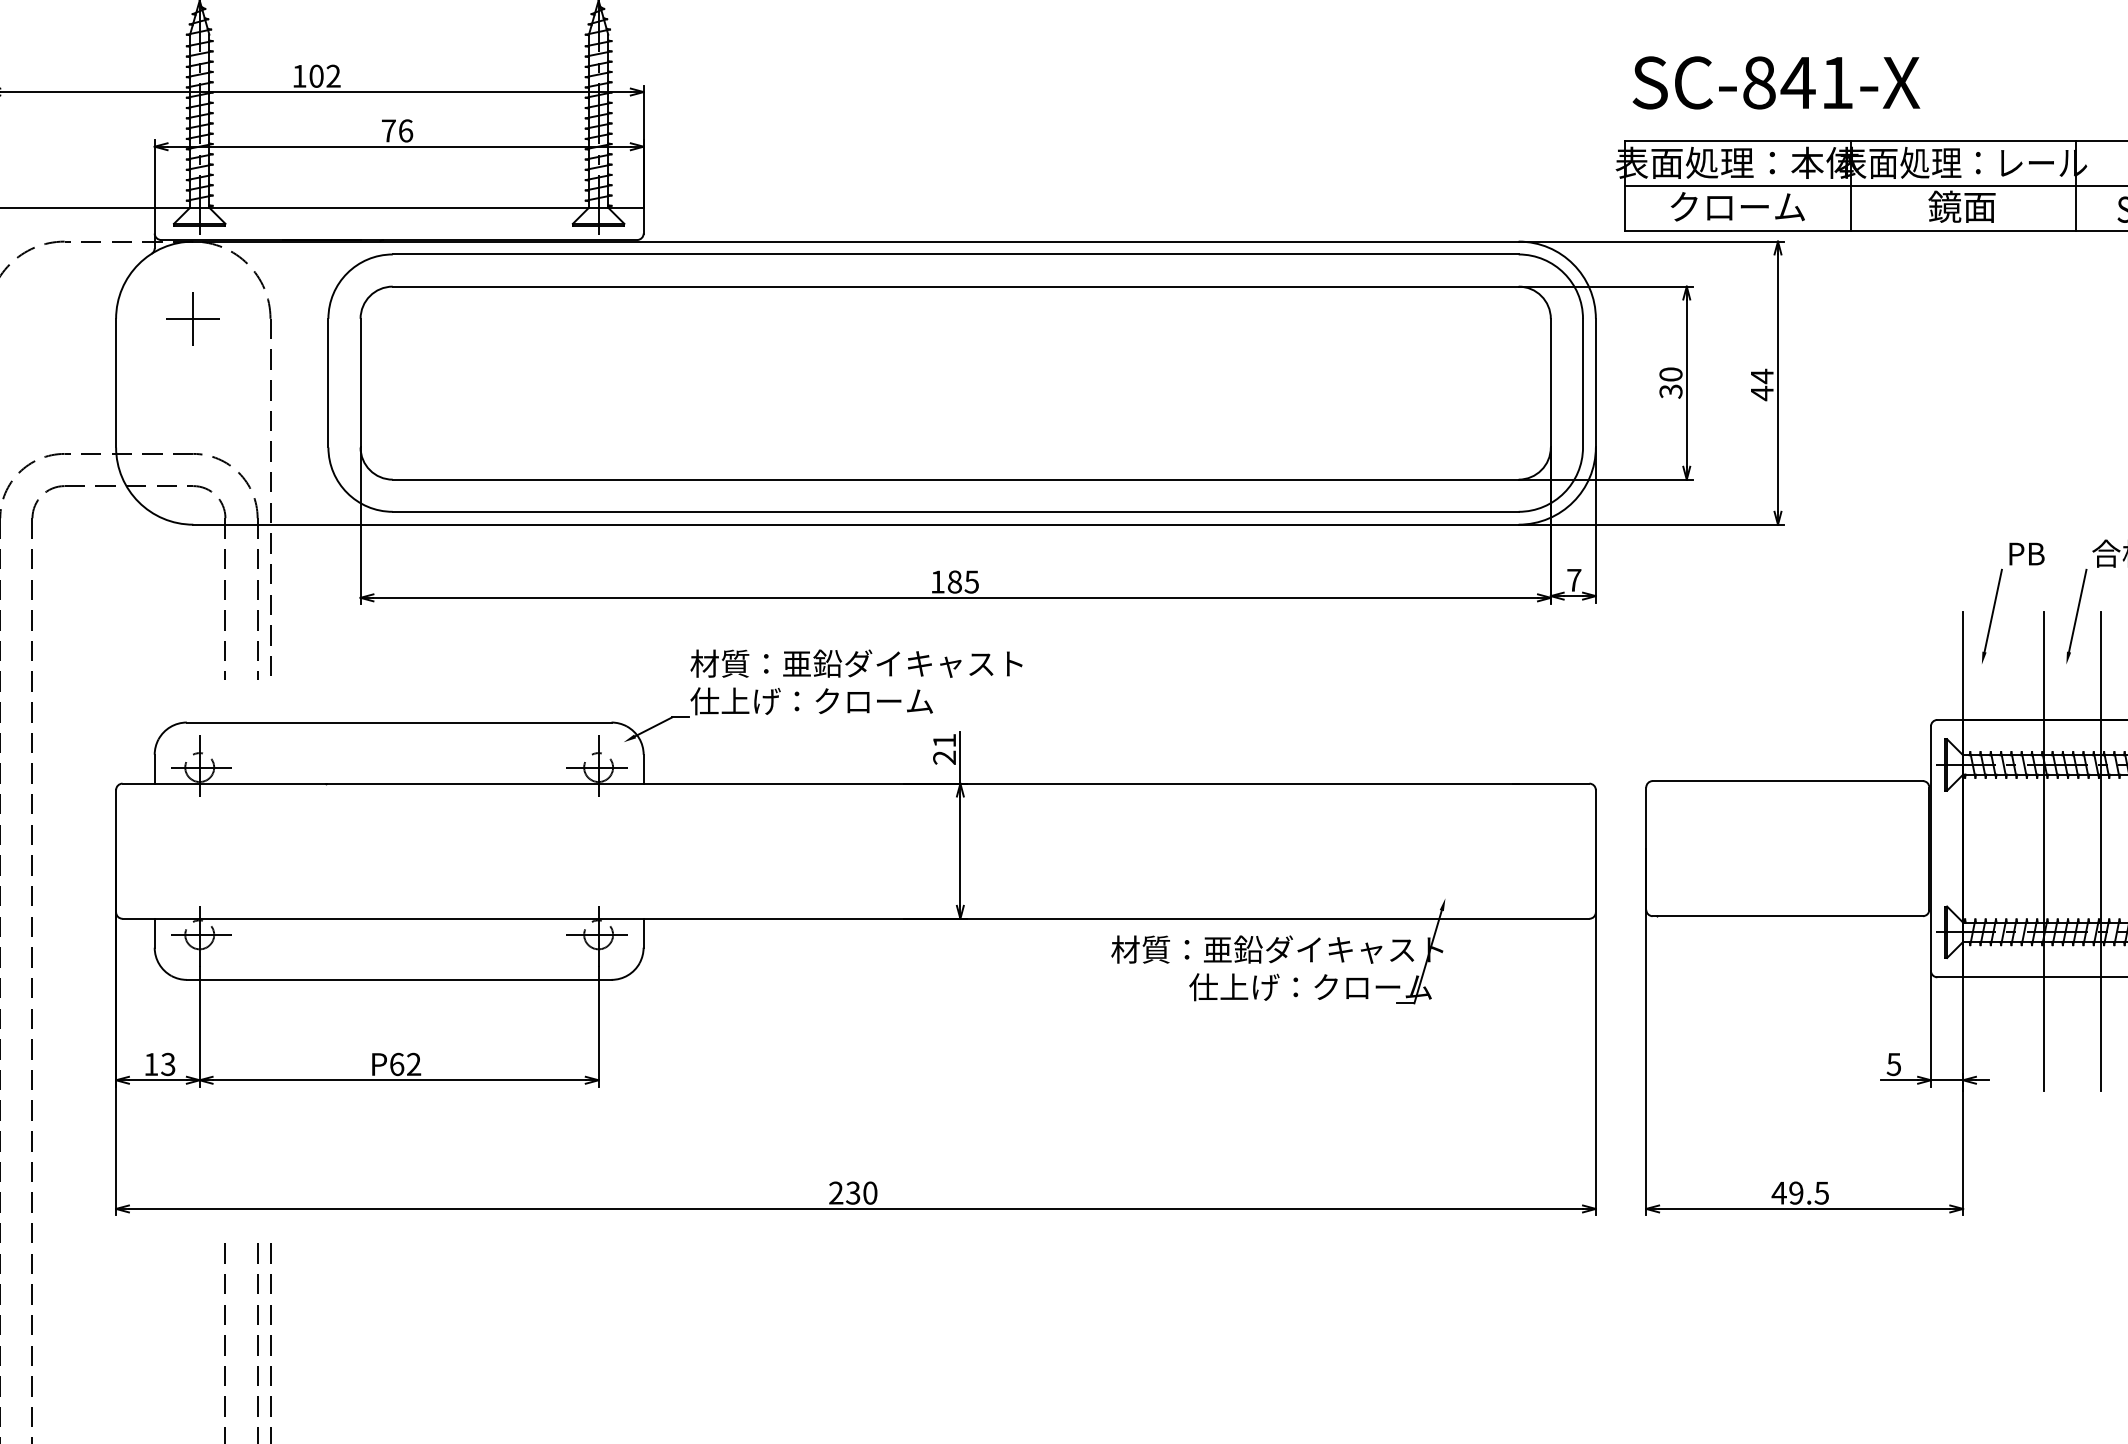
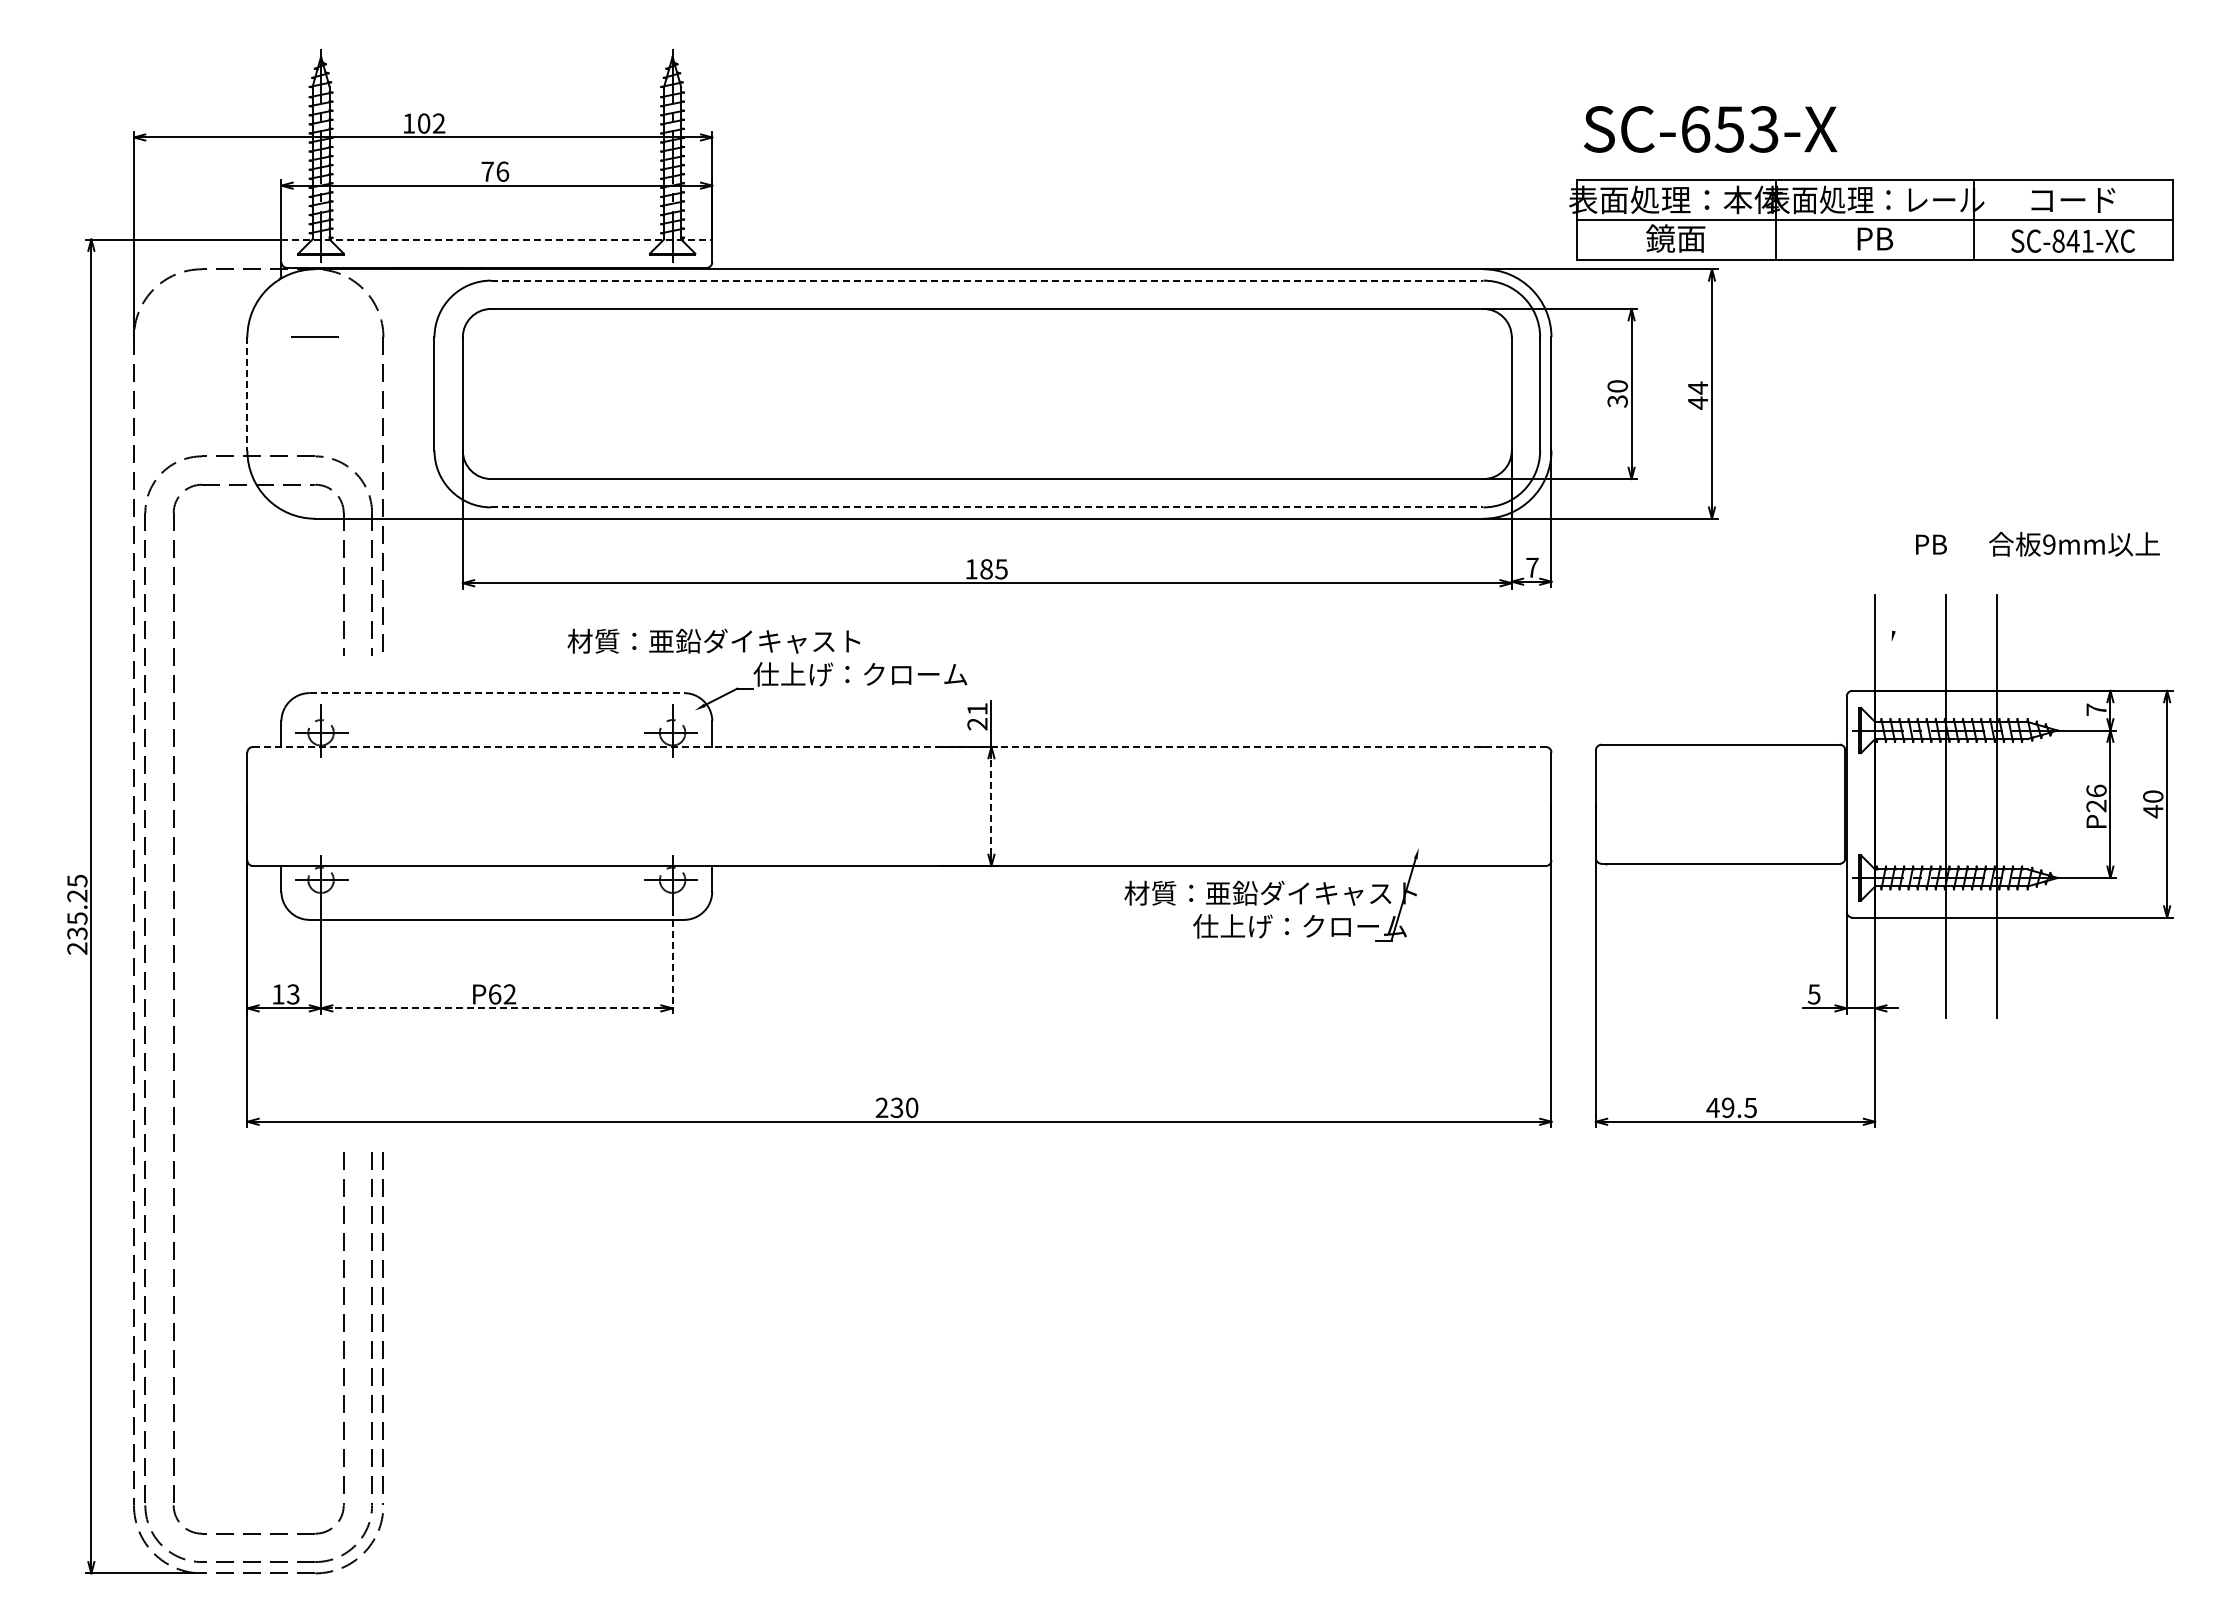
text: (1797, 83) -> (1729, 129), SC-841-X -> SC-653-X
text: (1737, 206) -> (1676, 238), クローム -> 鏡面
text: (1961, 206) -> (1873, 238), 鏡面 -> PB
line: (399, 207) -> (497, 239), solid -> dashed
line: (955, 254) -> (987, 280), solid -> dashed
line: (193, 319) -> (315, 337), removed
line: (116, 383) -> (247, 394), solid -> dashed
line: (955, 511) -> (987, 507), solid -> dashed
line: (1993, 610) -> (1901, 594), removed
part: (2077, 616) -> (1975, 599), removed
text: (856, 662) -> (713, 640), moved
line: (399, 722) -> (497, 693), solid -> dashed
line: (856, 783) -> (899, 746), solid -> dashed
line: (960, 851) -> (991, 806), solid -> dashed
line: (598, 1027) -> (672, 961), solid -> dashed
line: (398, 1080) -> (496, 1008), solid -> dashed

